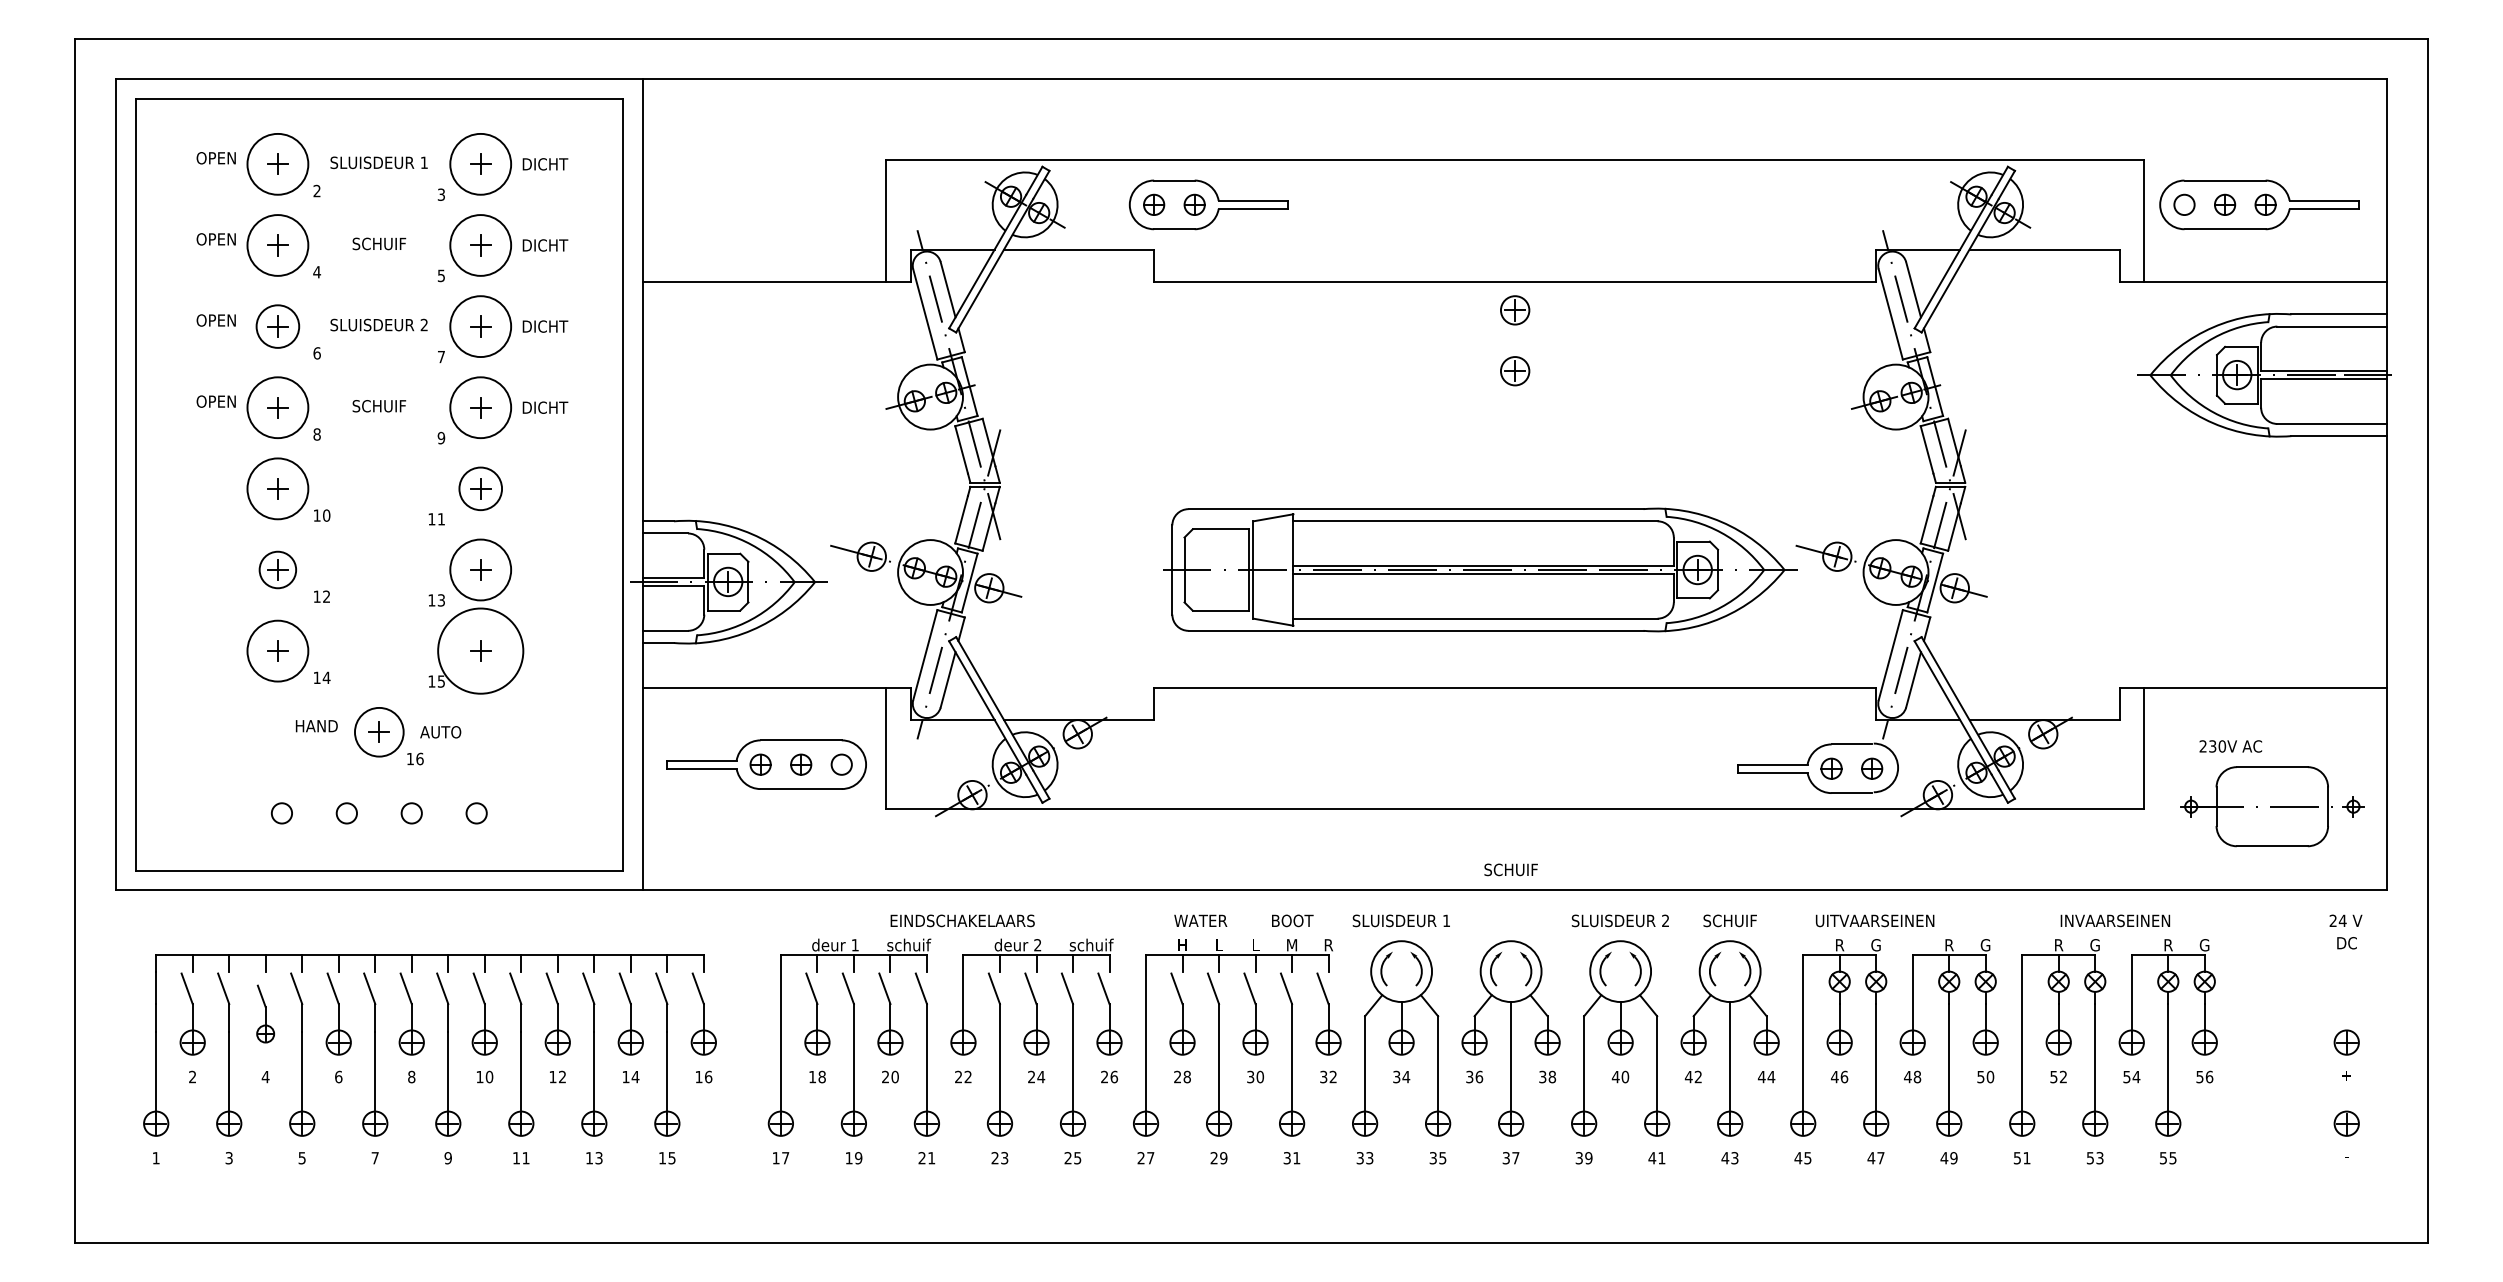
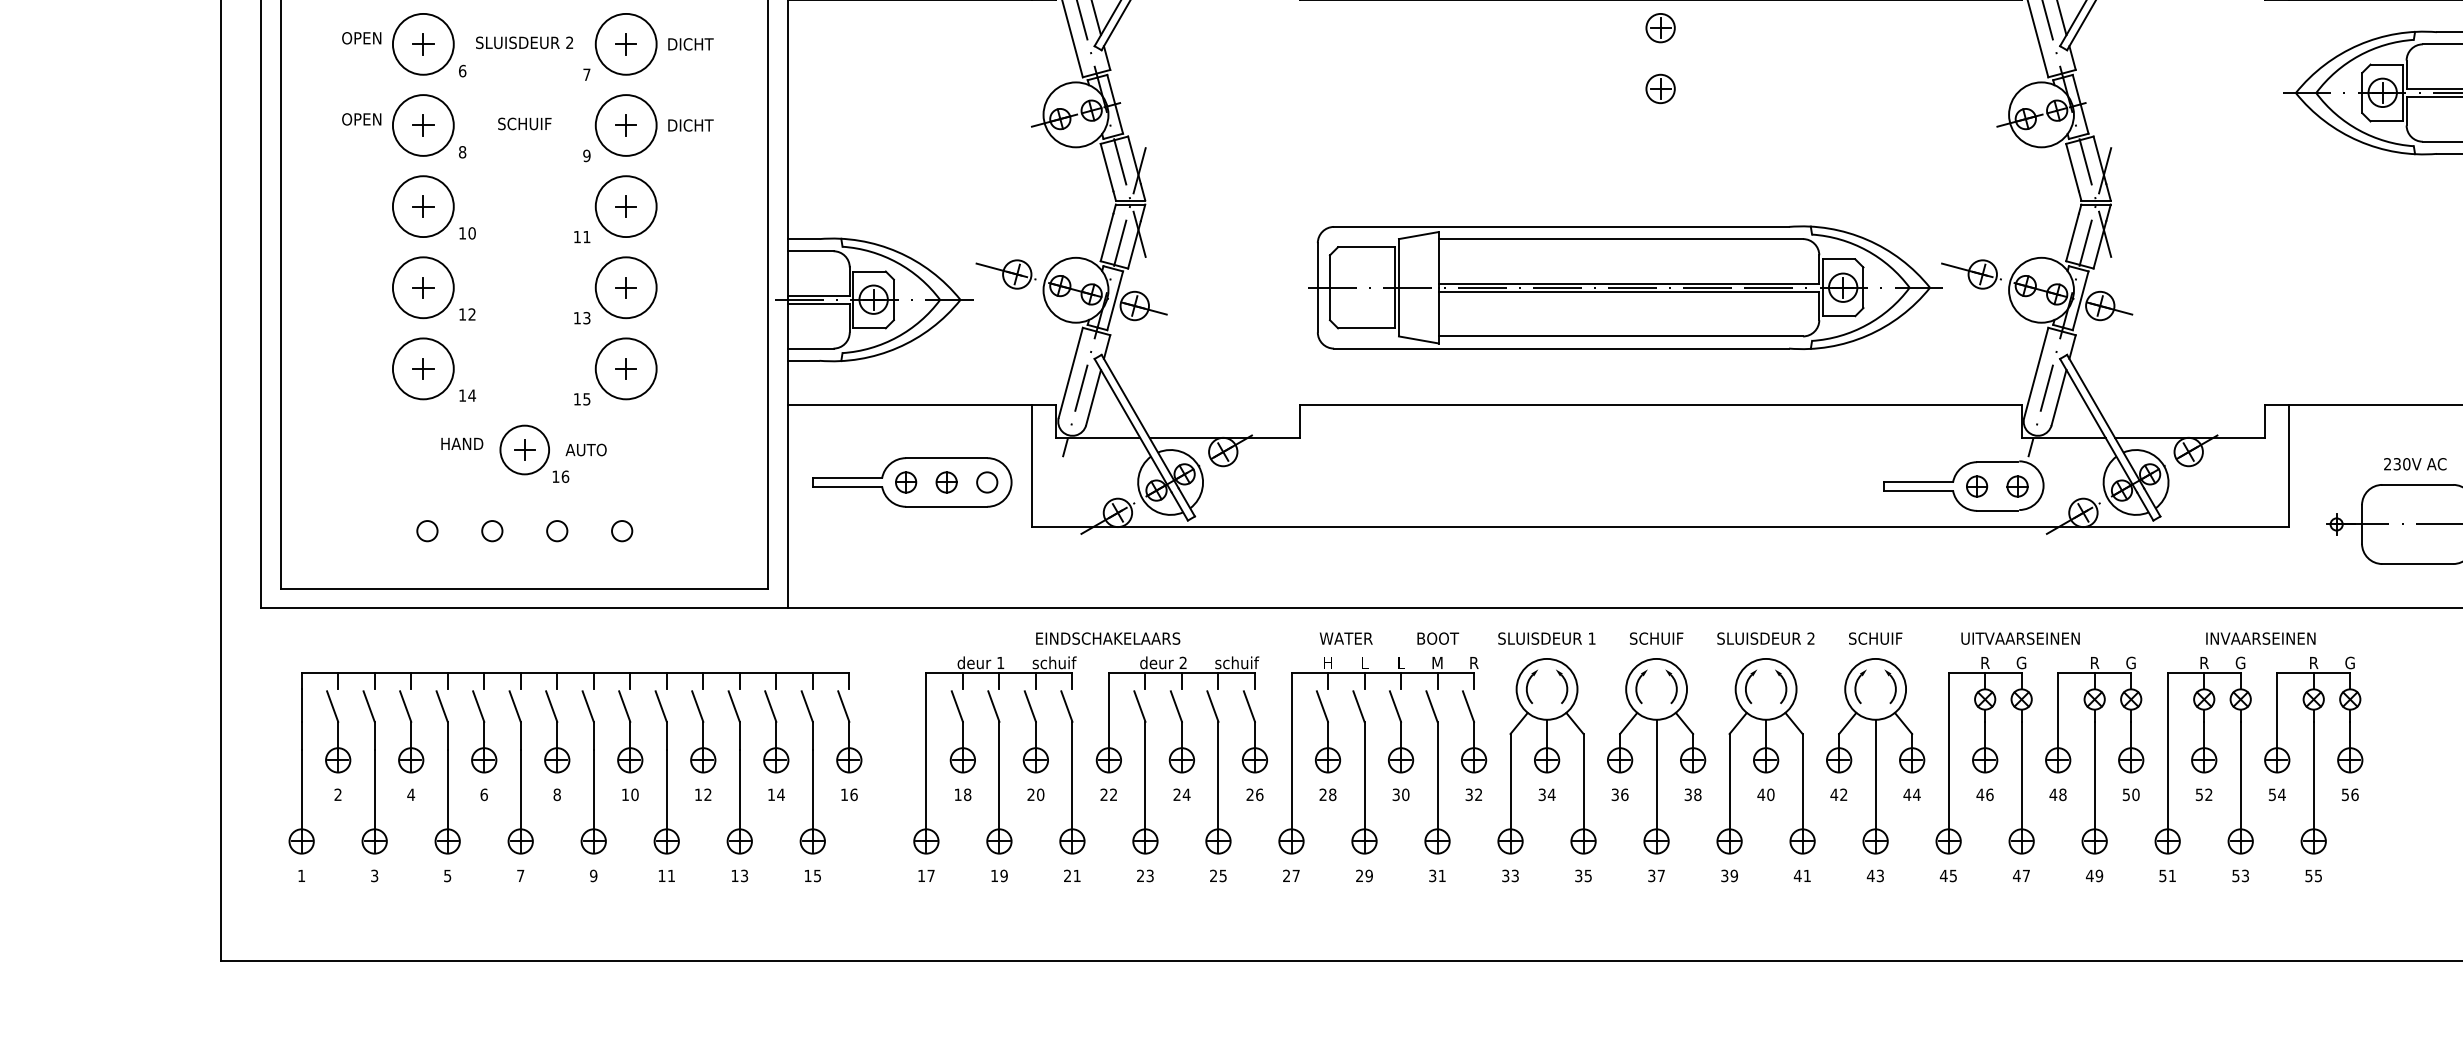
circle: (277, 326) -> (422, 44), size x1.43
circle: (480, 488) -> (625, 206), size x1.43
circle: (277, 569) -> (422, 287), size x1.67
circle: (480, 650) -> (625, 368), size x0.71
text: (2230, 746) -> (2414, 464), moved
text: (1510, 869) -> (1655, 638), moved
part: (265, 1013) -> (410, 731), size x1.43

